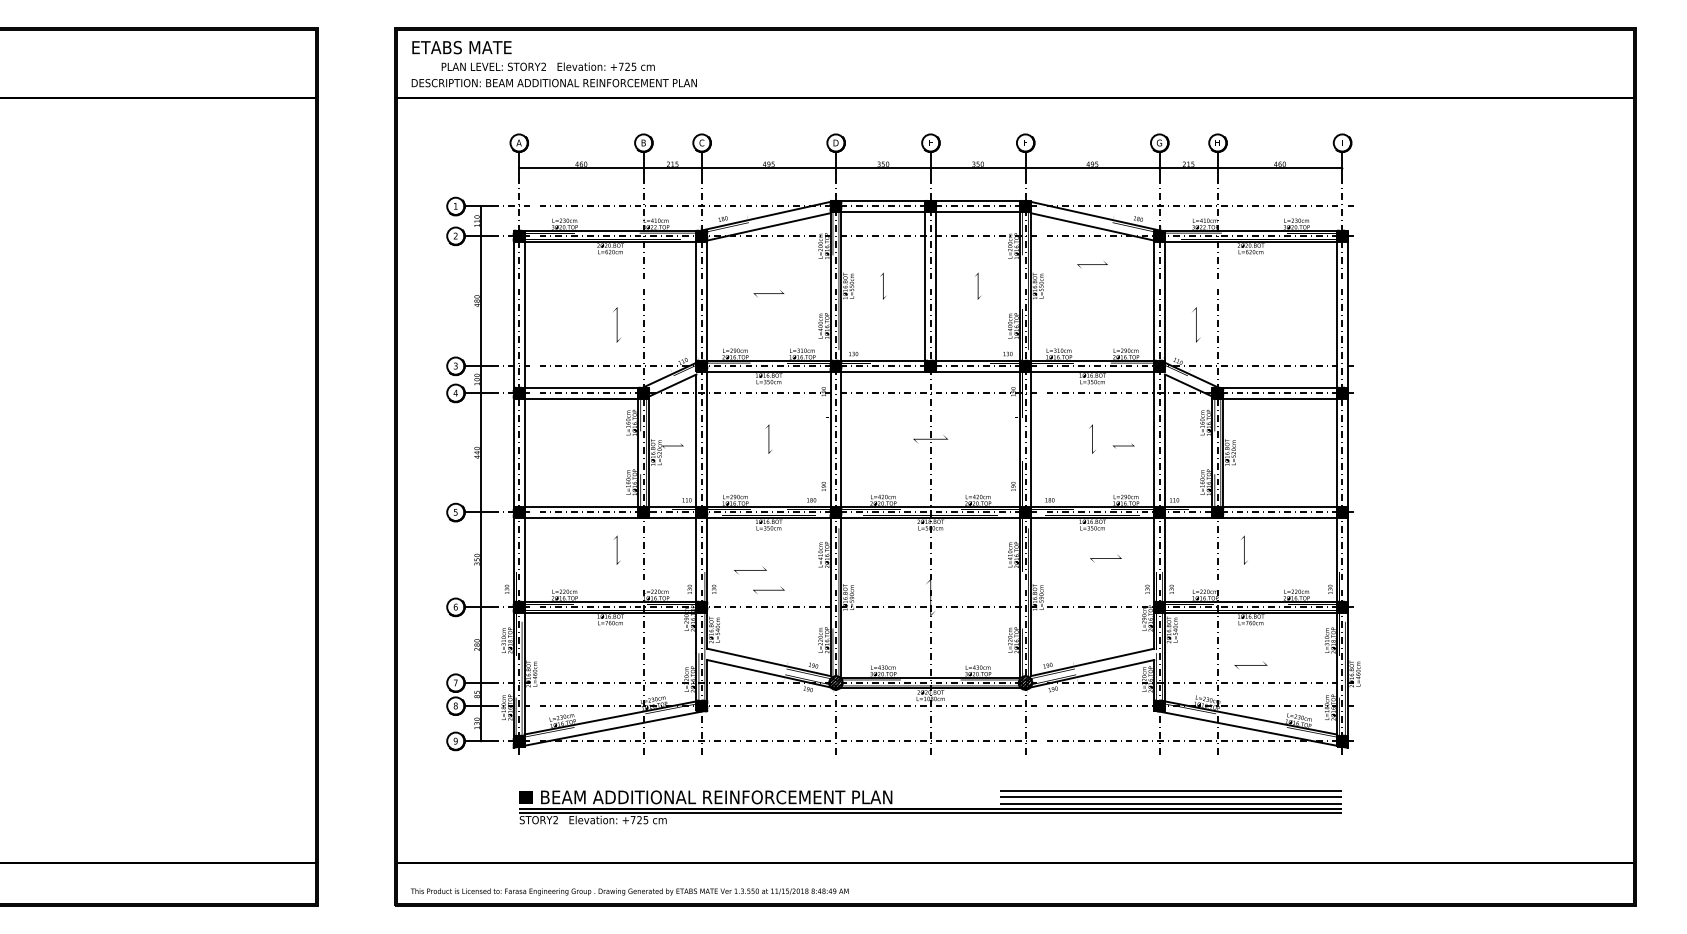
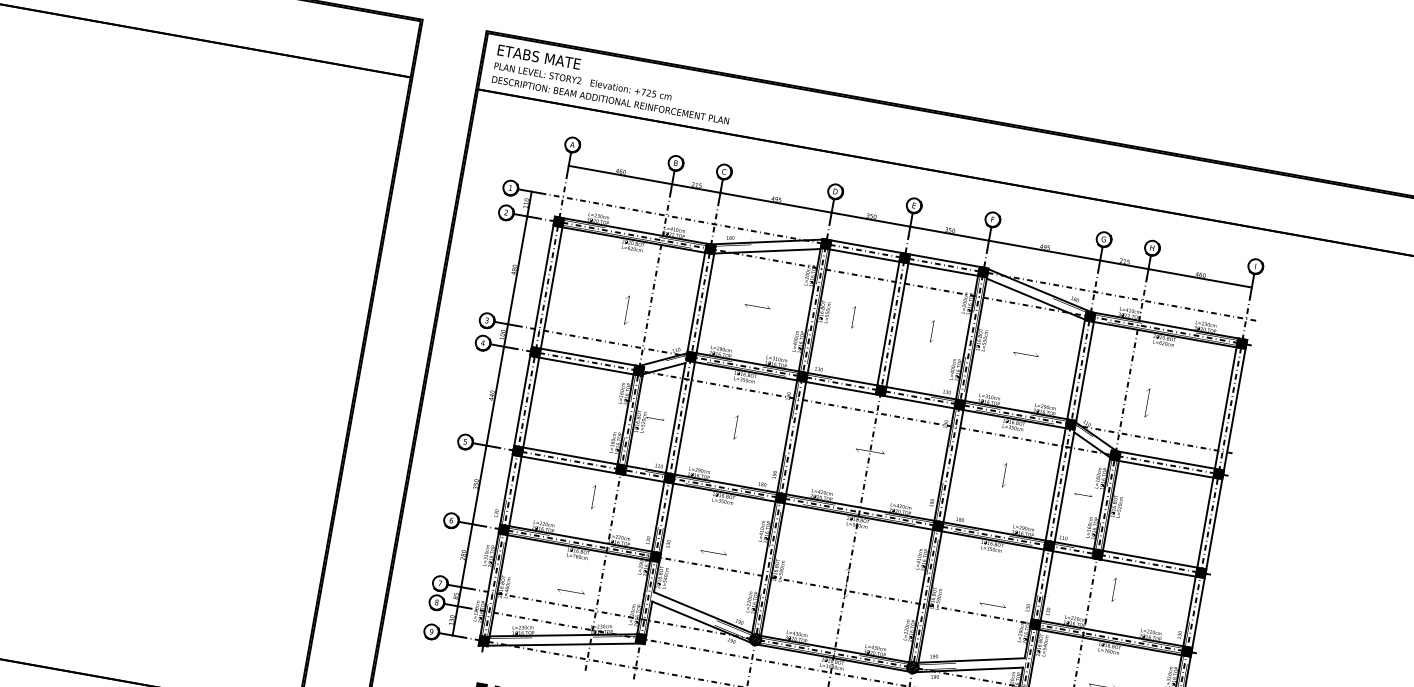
text: (547, 66) -> (582, 81), moved
line: (1092, 264) -> (1026, 354), moved
line: (1196, 324) -> (1147, 402), moved
line: (1123, 445) -> (1083, 494), moved
line: (1105, 558) -> (992, 605), moved
line: (750, 570) -> (571, 591), moved

